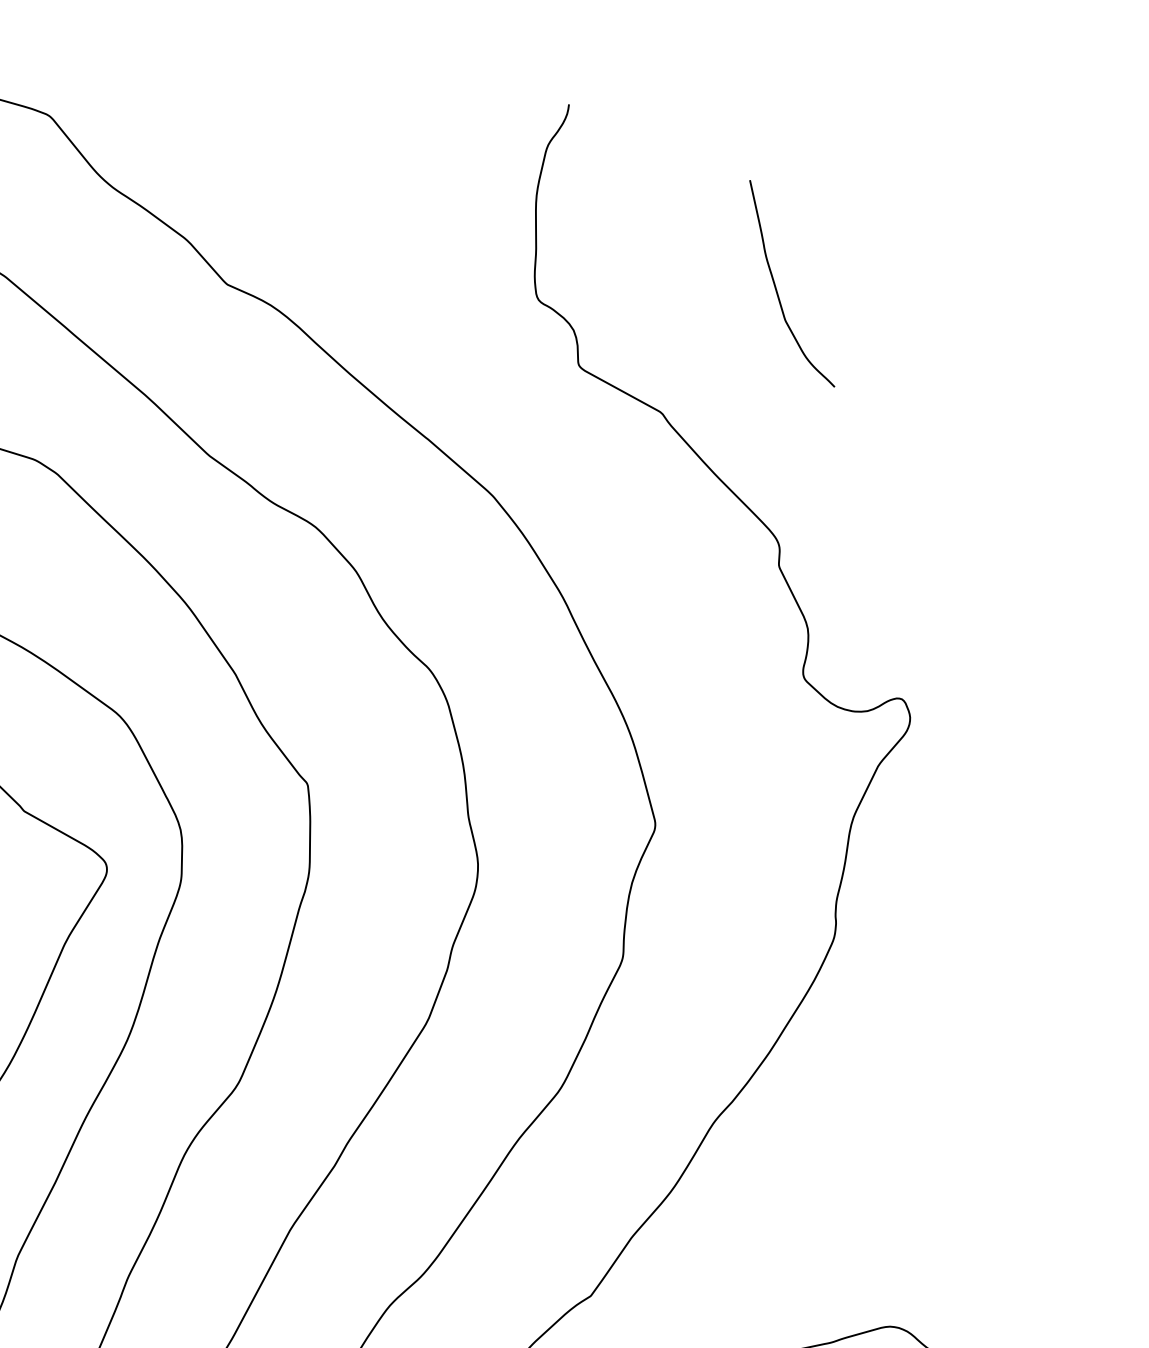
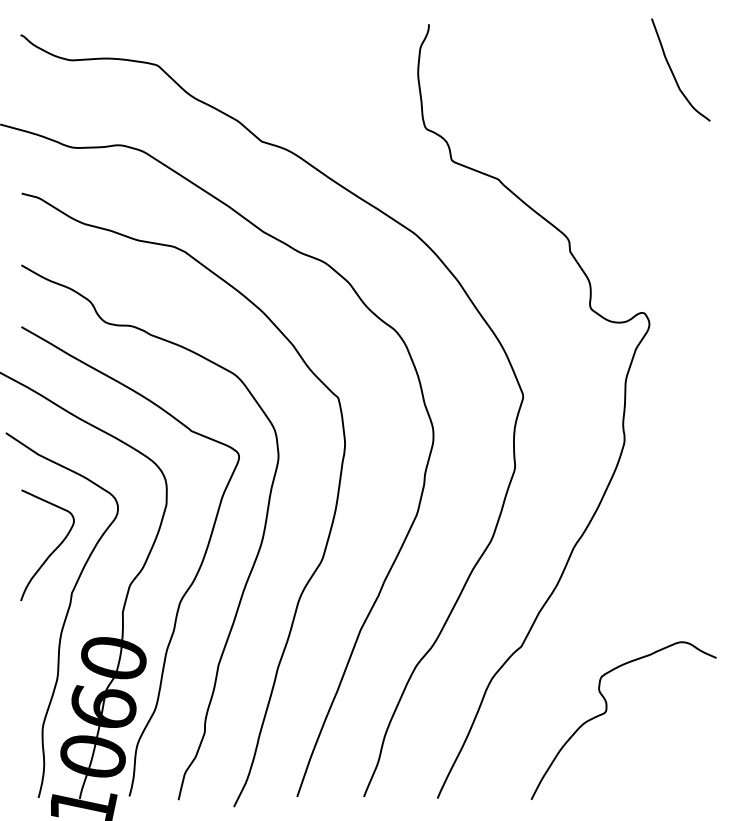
curve: (777, 286) -> (673, 72), moved

